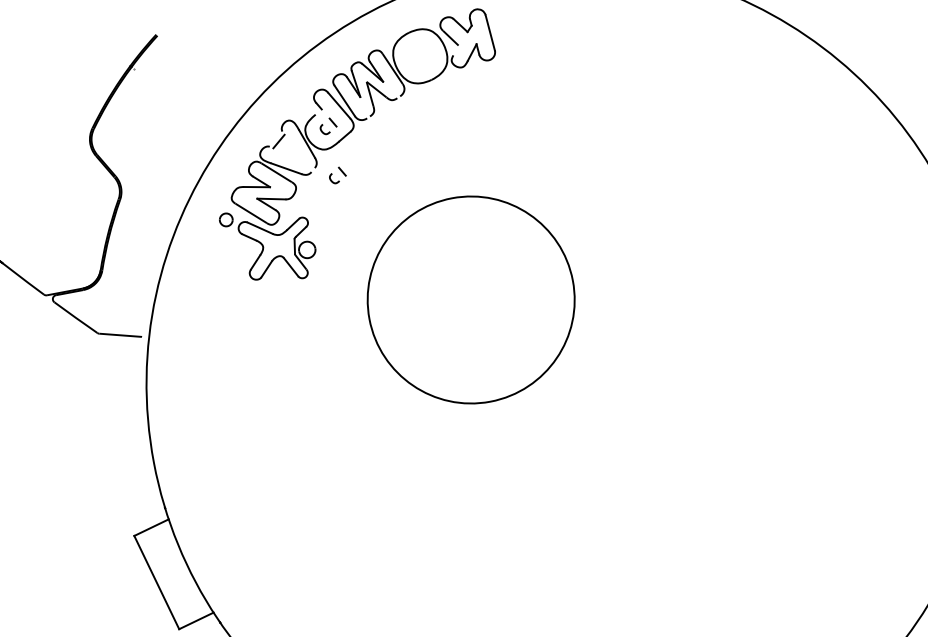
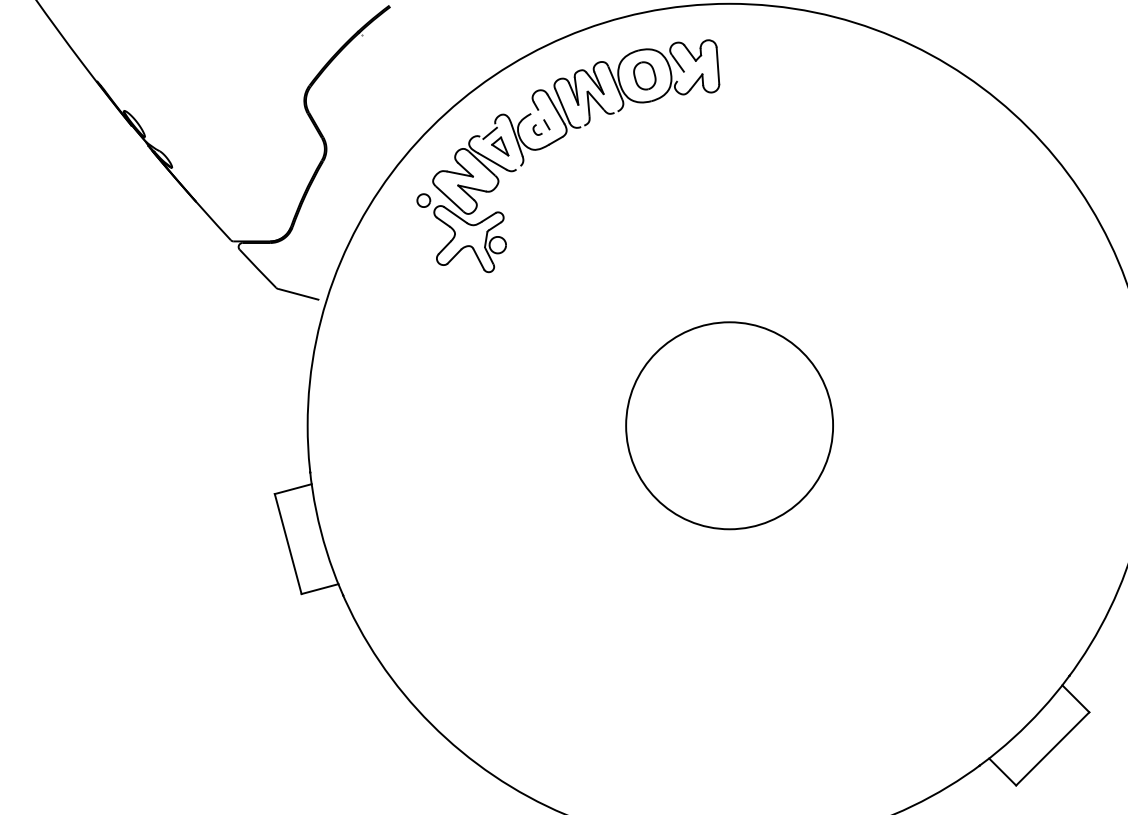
part: (419, 56) -> (644, 75), added
part: (291, 152) -> (500, 146), added
part: (337, 175) -> (541, 177), removed
circle: (471, 299) -> (729, 425), moved

